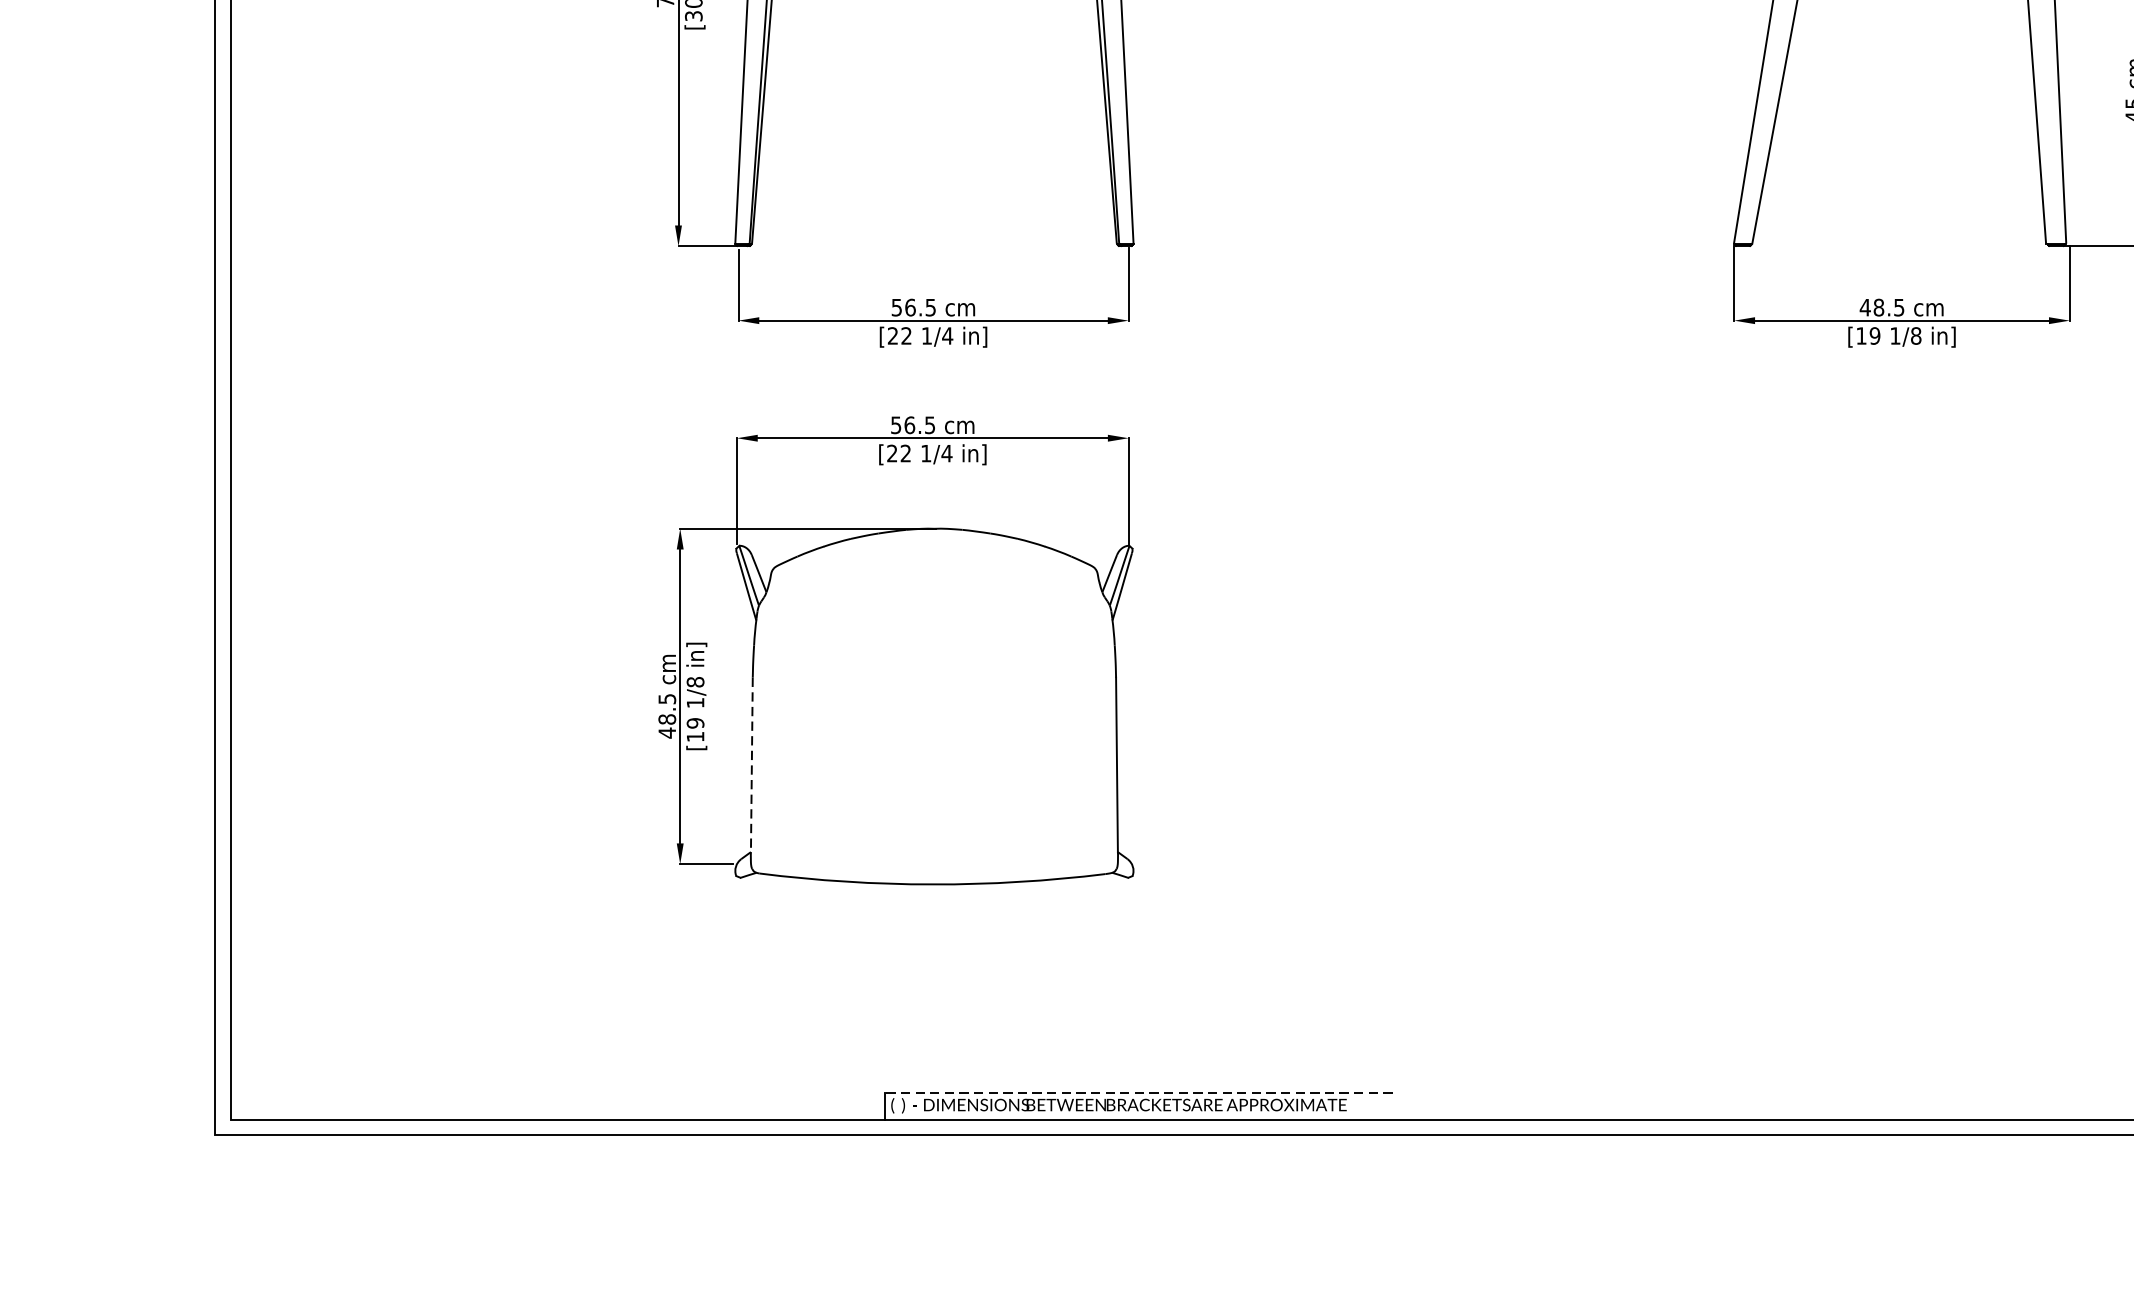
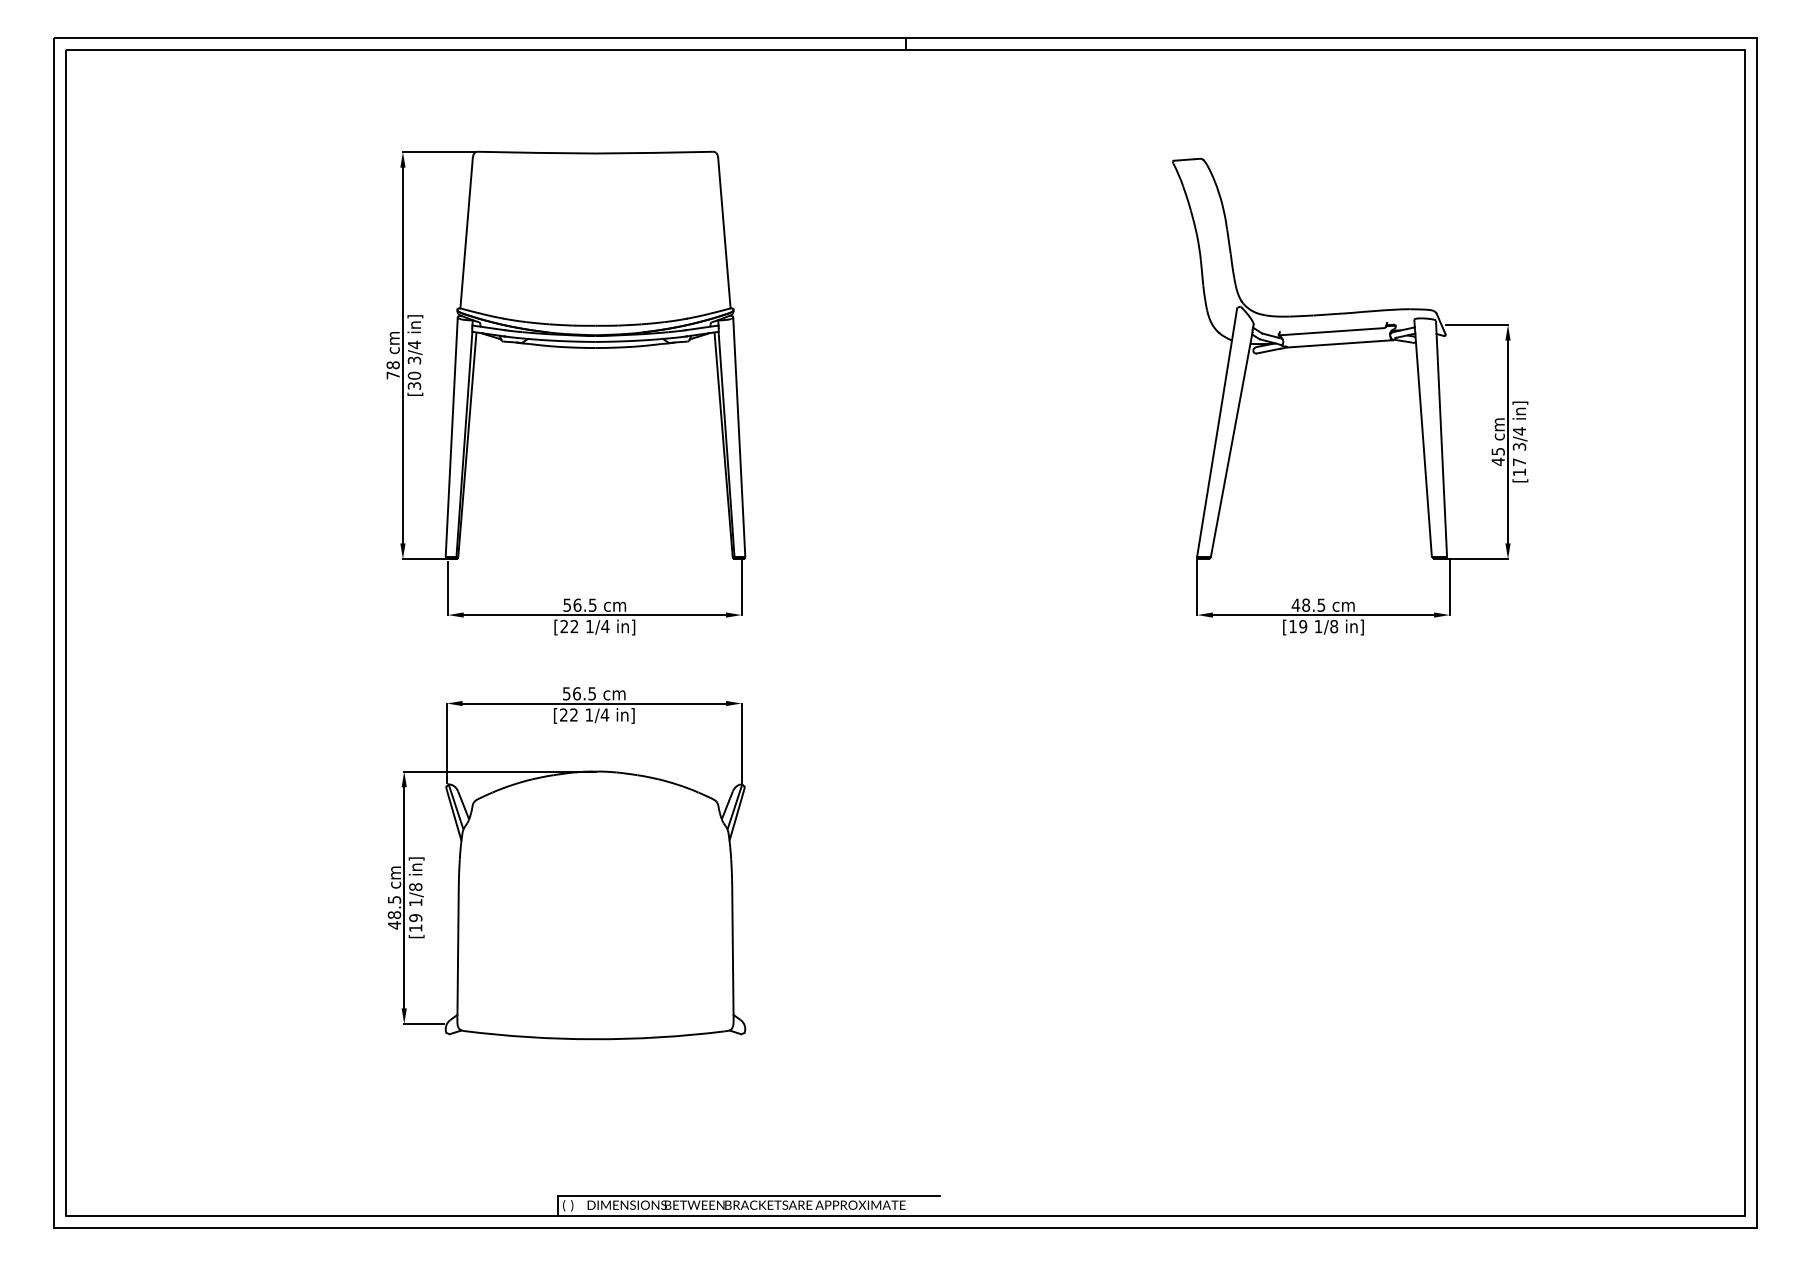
line: (752, 765) -> (458, 949), dashed -> solid
line: (1139, 1093) -> (749, 1196), dashed -> solid

